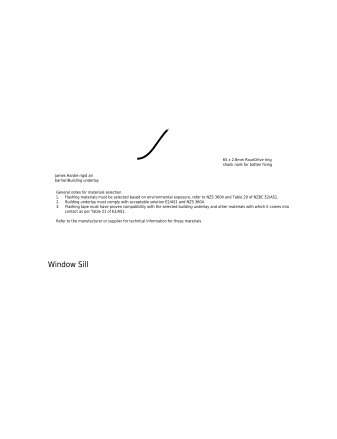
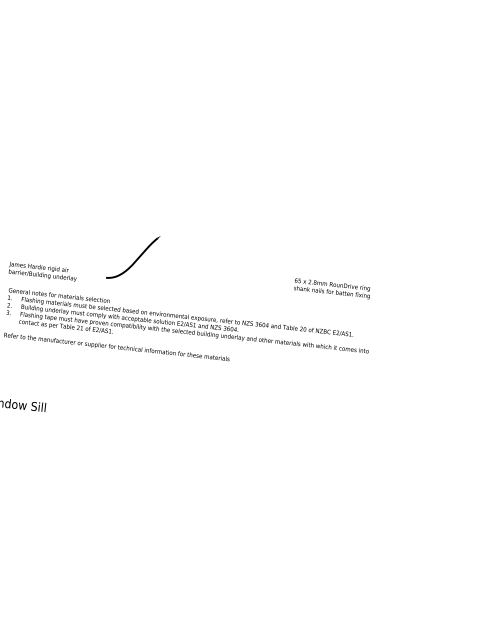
part: (152, 143) -> (132, 256), moved
text: (247, 162) -> (332, 288), moved

